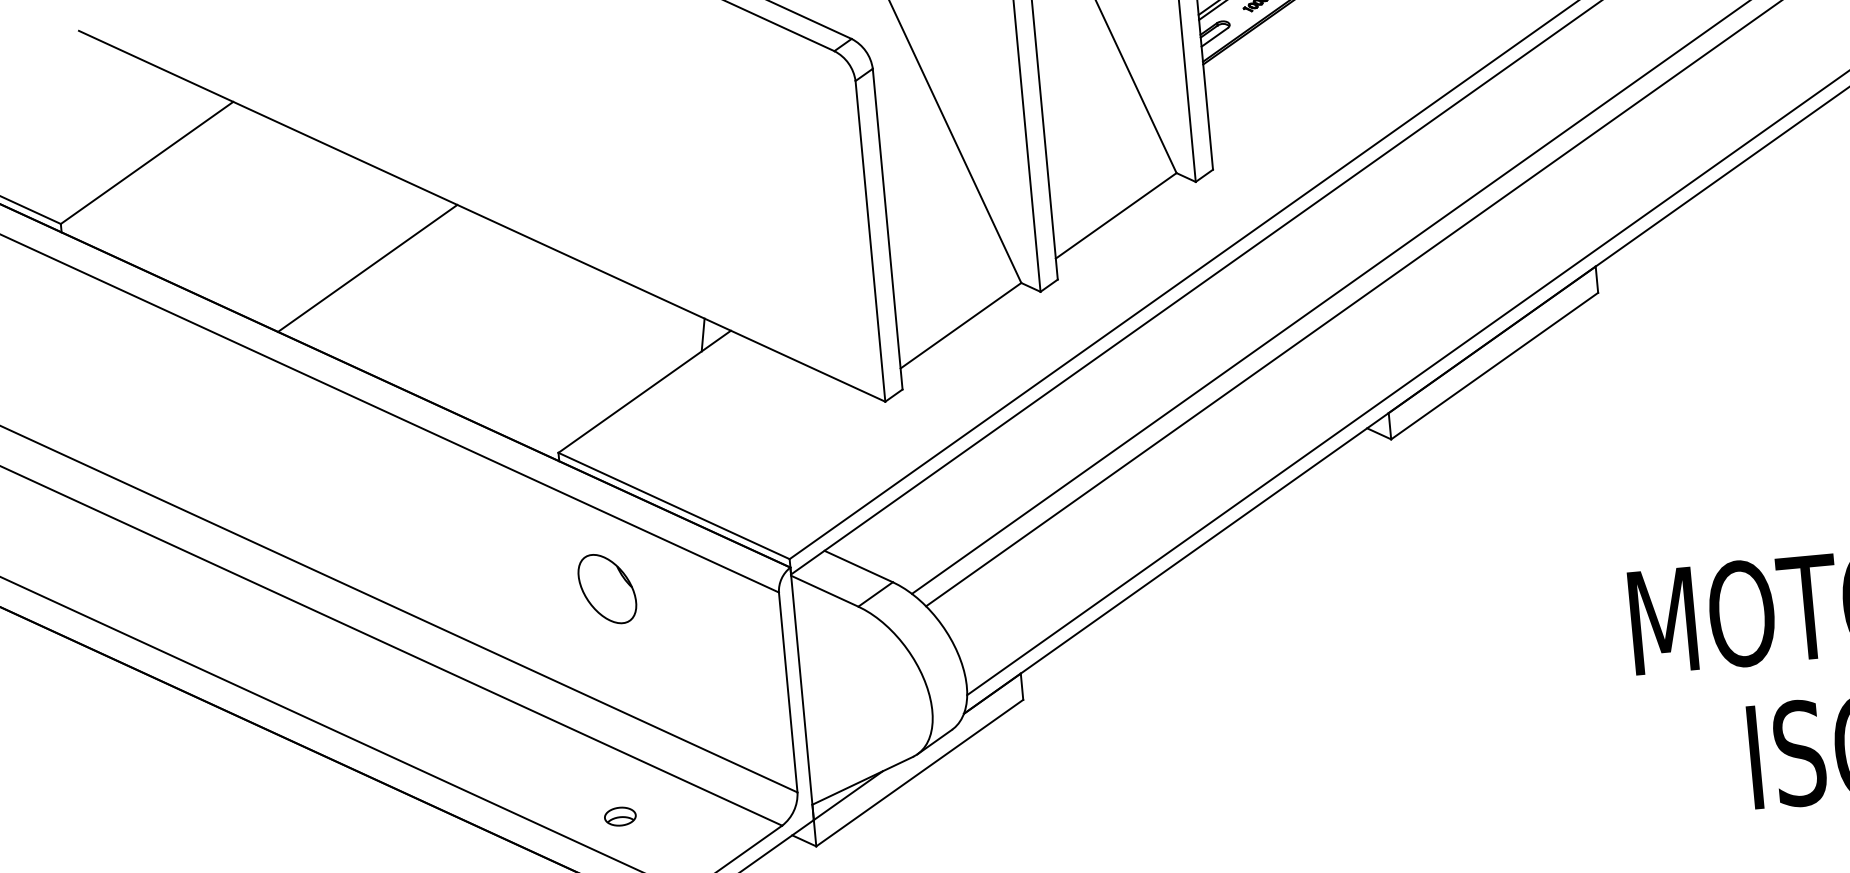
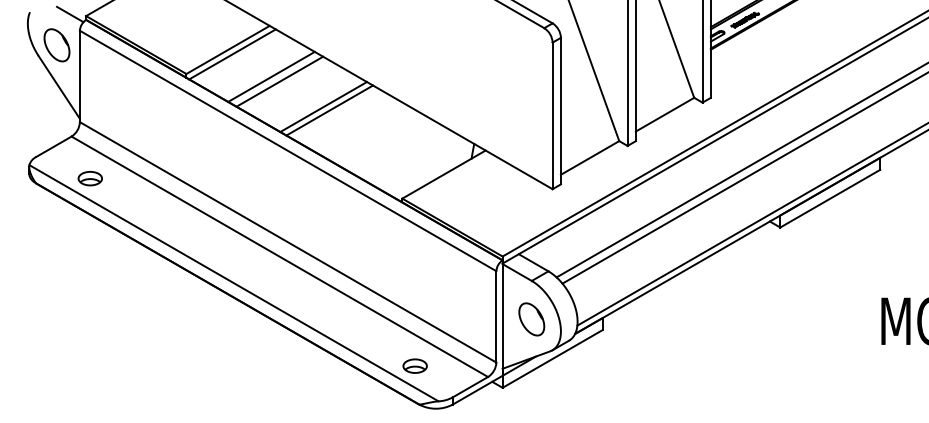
line: (157, 171) -> (232, 54), added
line: (247, 212) -> (271, 76), added
line: (265, 221) -> (279, 81), added
line: (381, 274) -> (329, 110), added
part: (606, 589) -> (531, 319), moved
part: (618, 815) -> (414, 365), size x1.67

